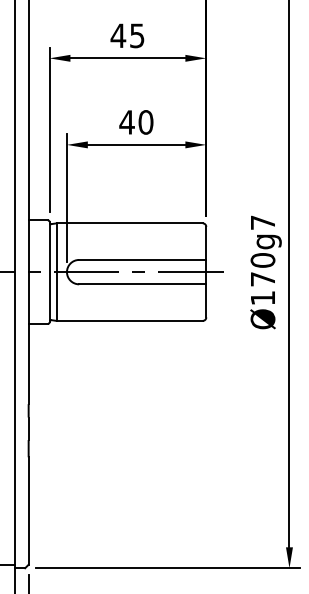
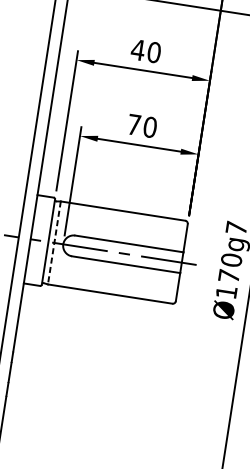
text: (137, 35) -> (154, 52), 45 -> 40
text: (126, 122) -> (133, 124), 40 -> 70
line: (56, 272) -> (54, 243), solid -> dashed

